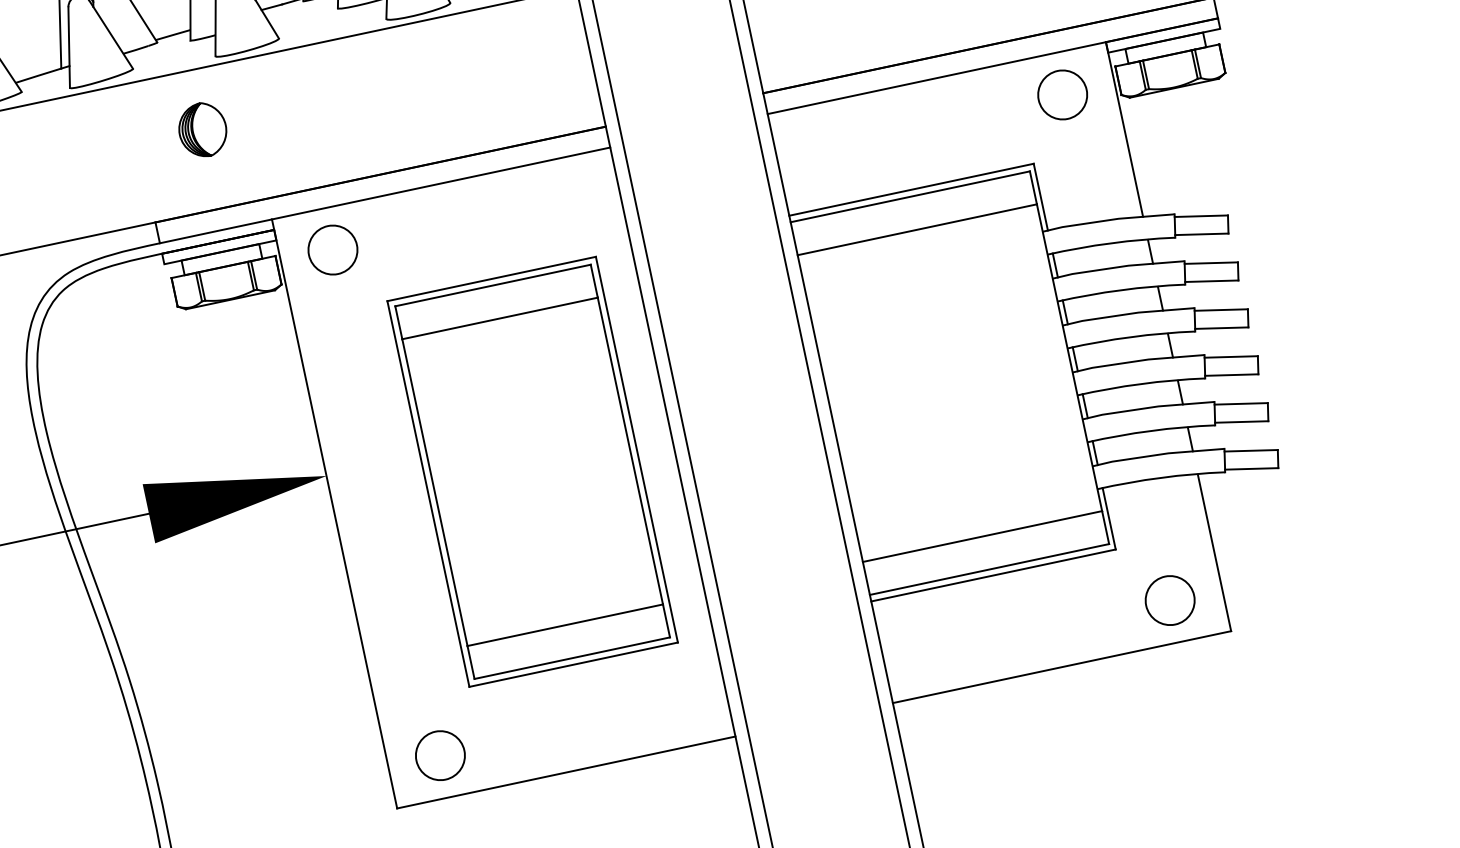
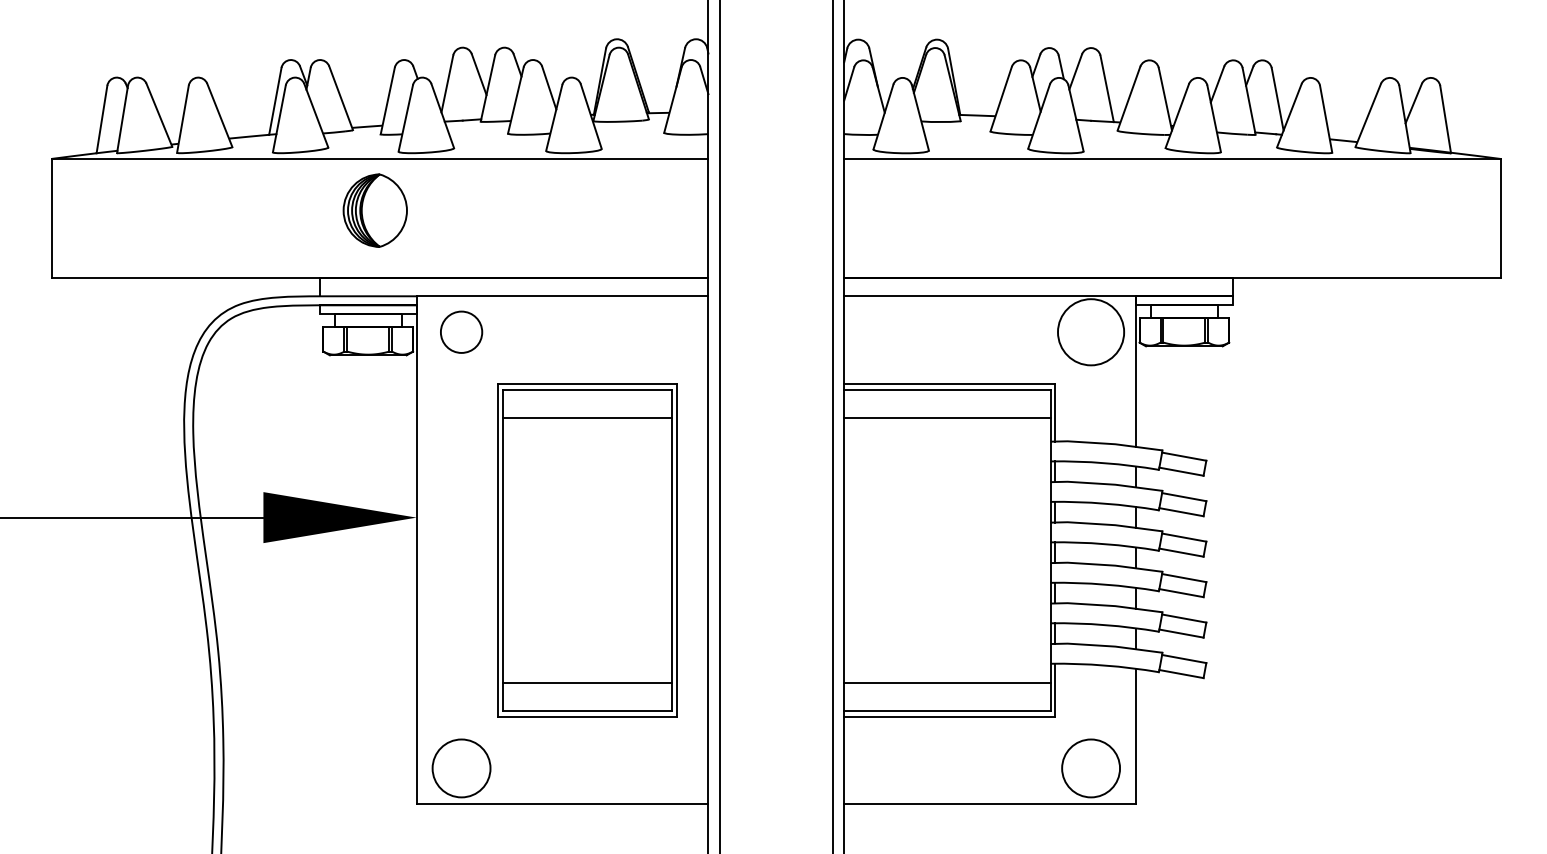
circle: (1061, 94) -> (1090, 331), size x1.6
part: (201, 129) -> (374, 209), size x1.6
circle: (1169, 600) -> (1090, 768), size x1.4
circle: (440, 755) -> (461, 768), size x1.4

